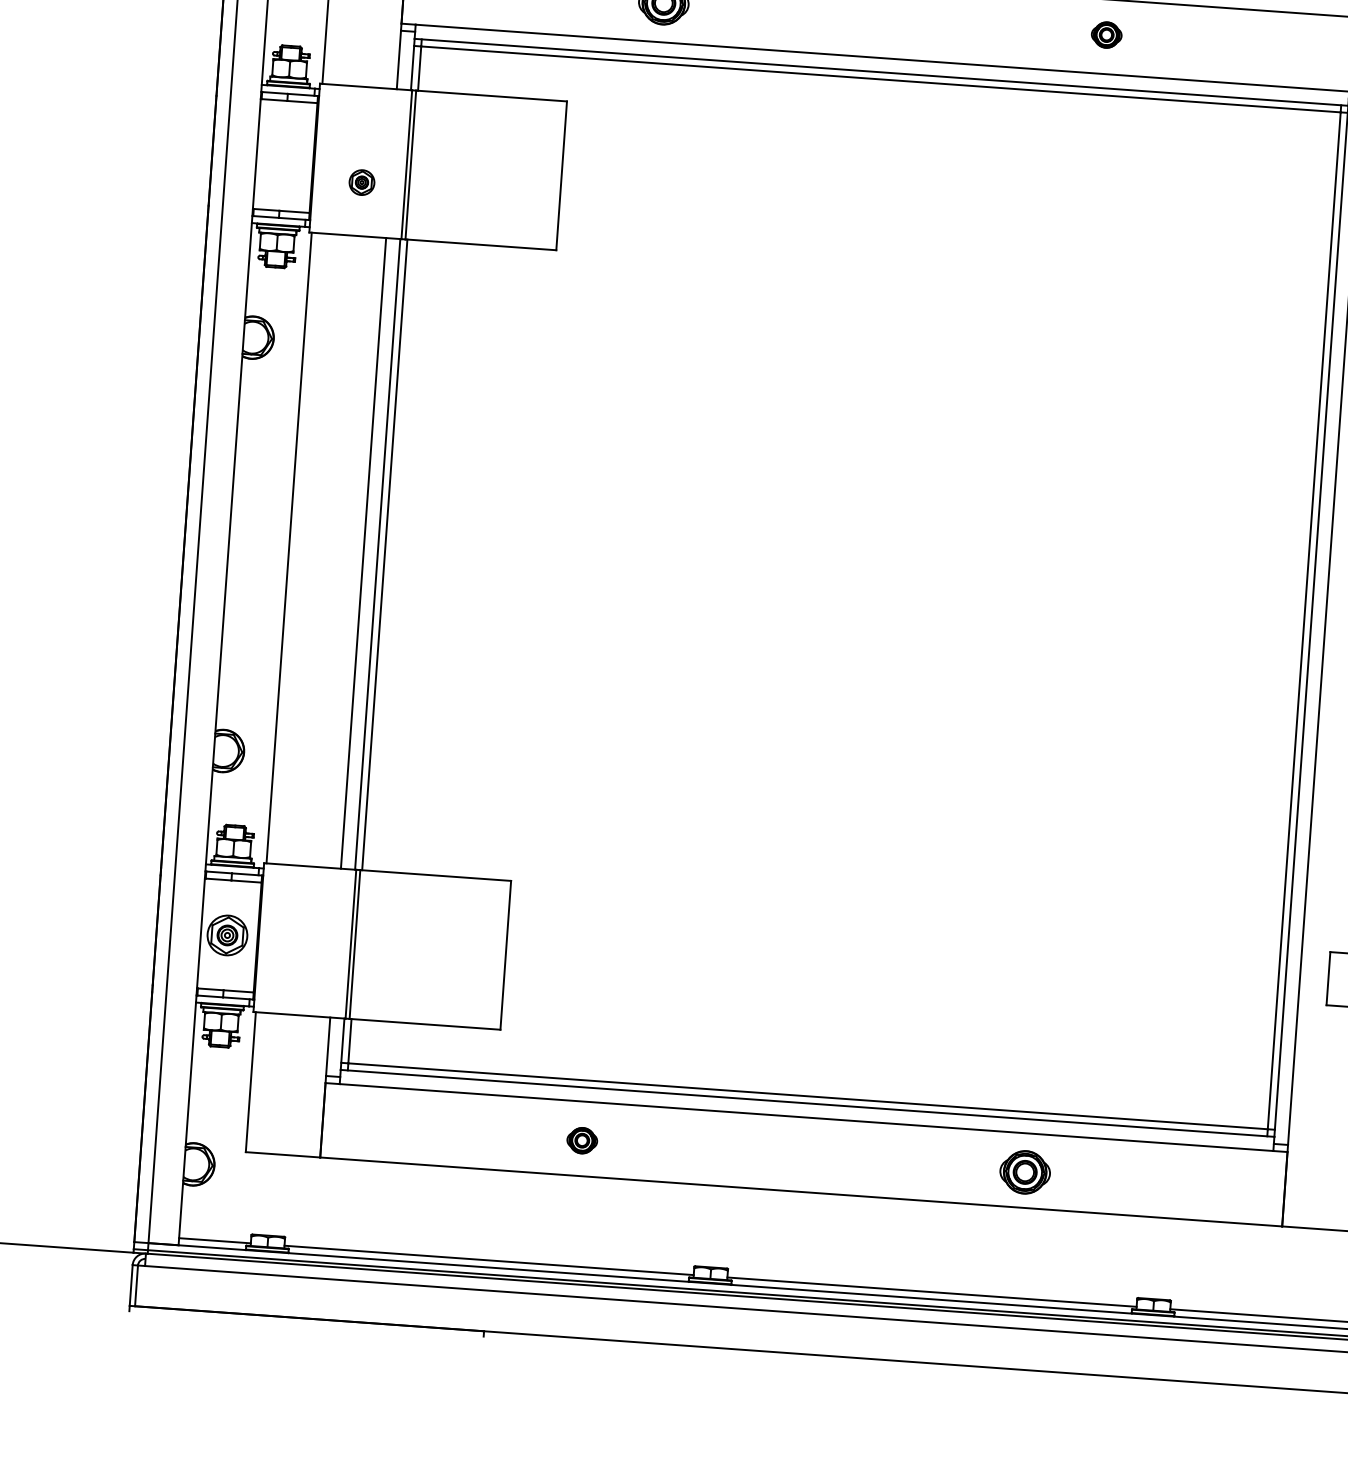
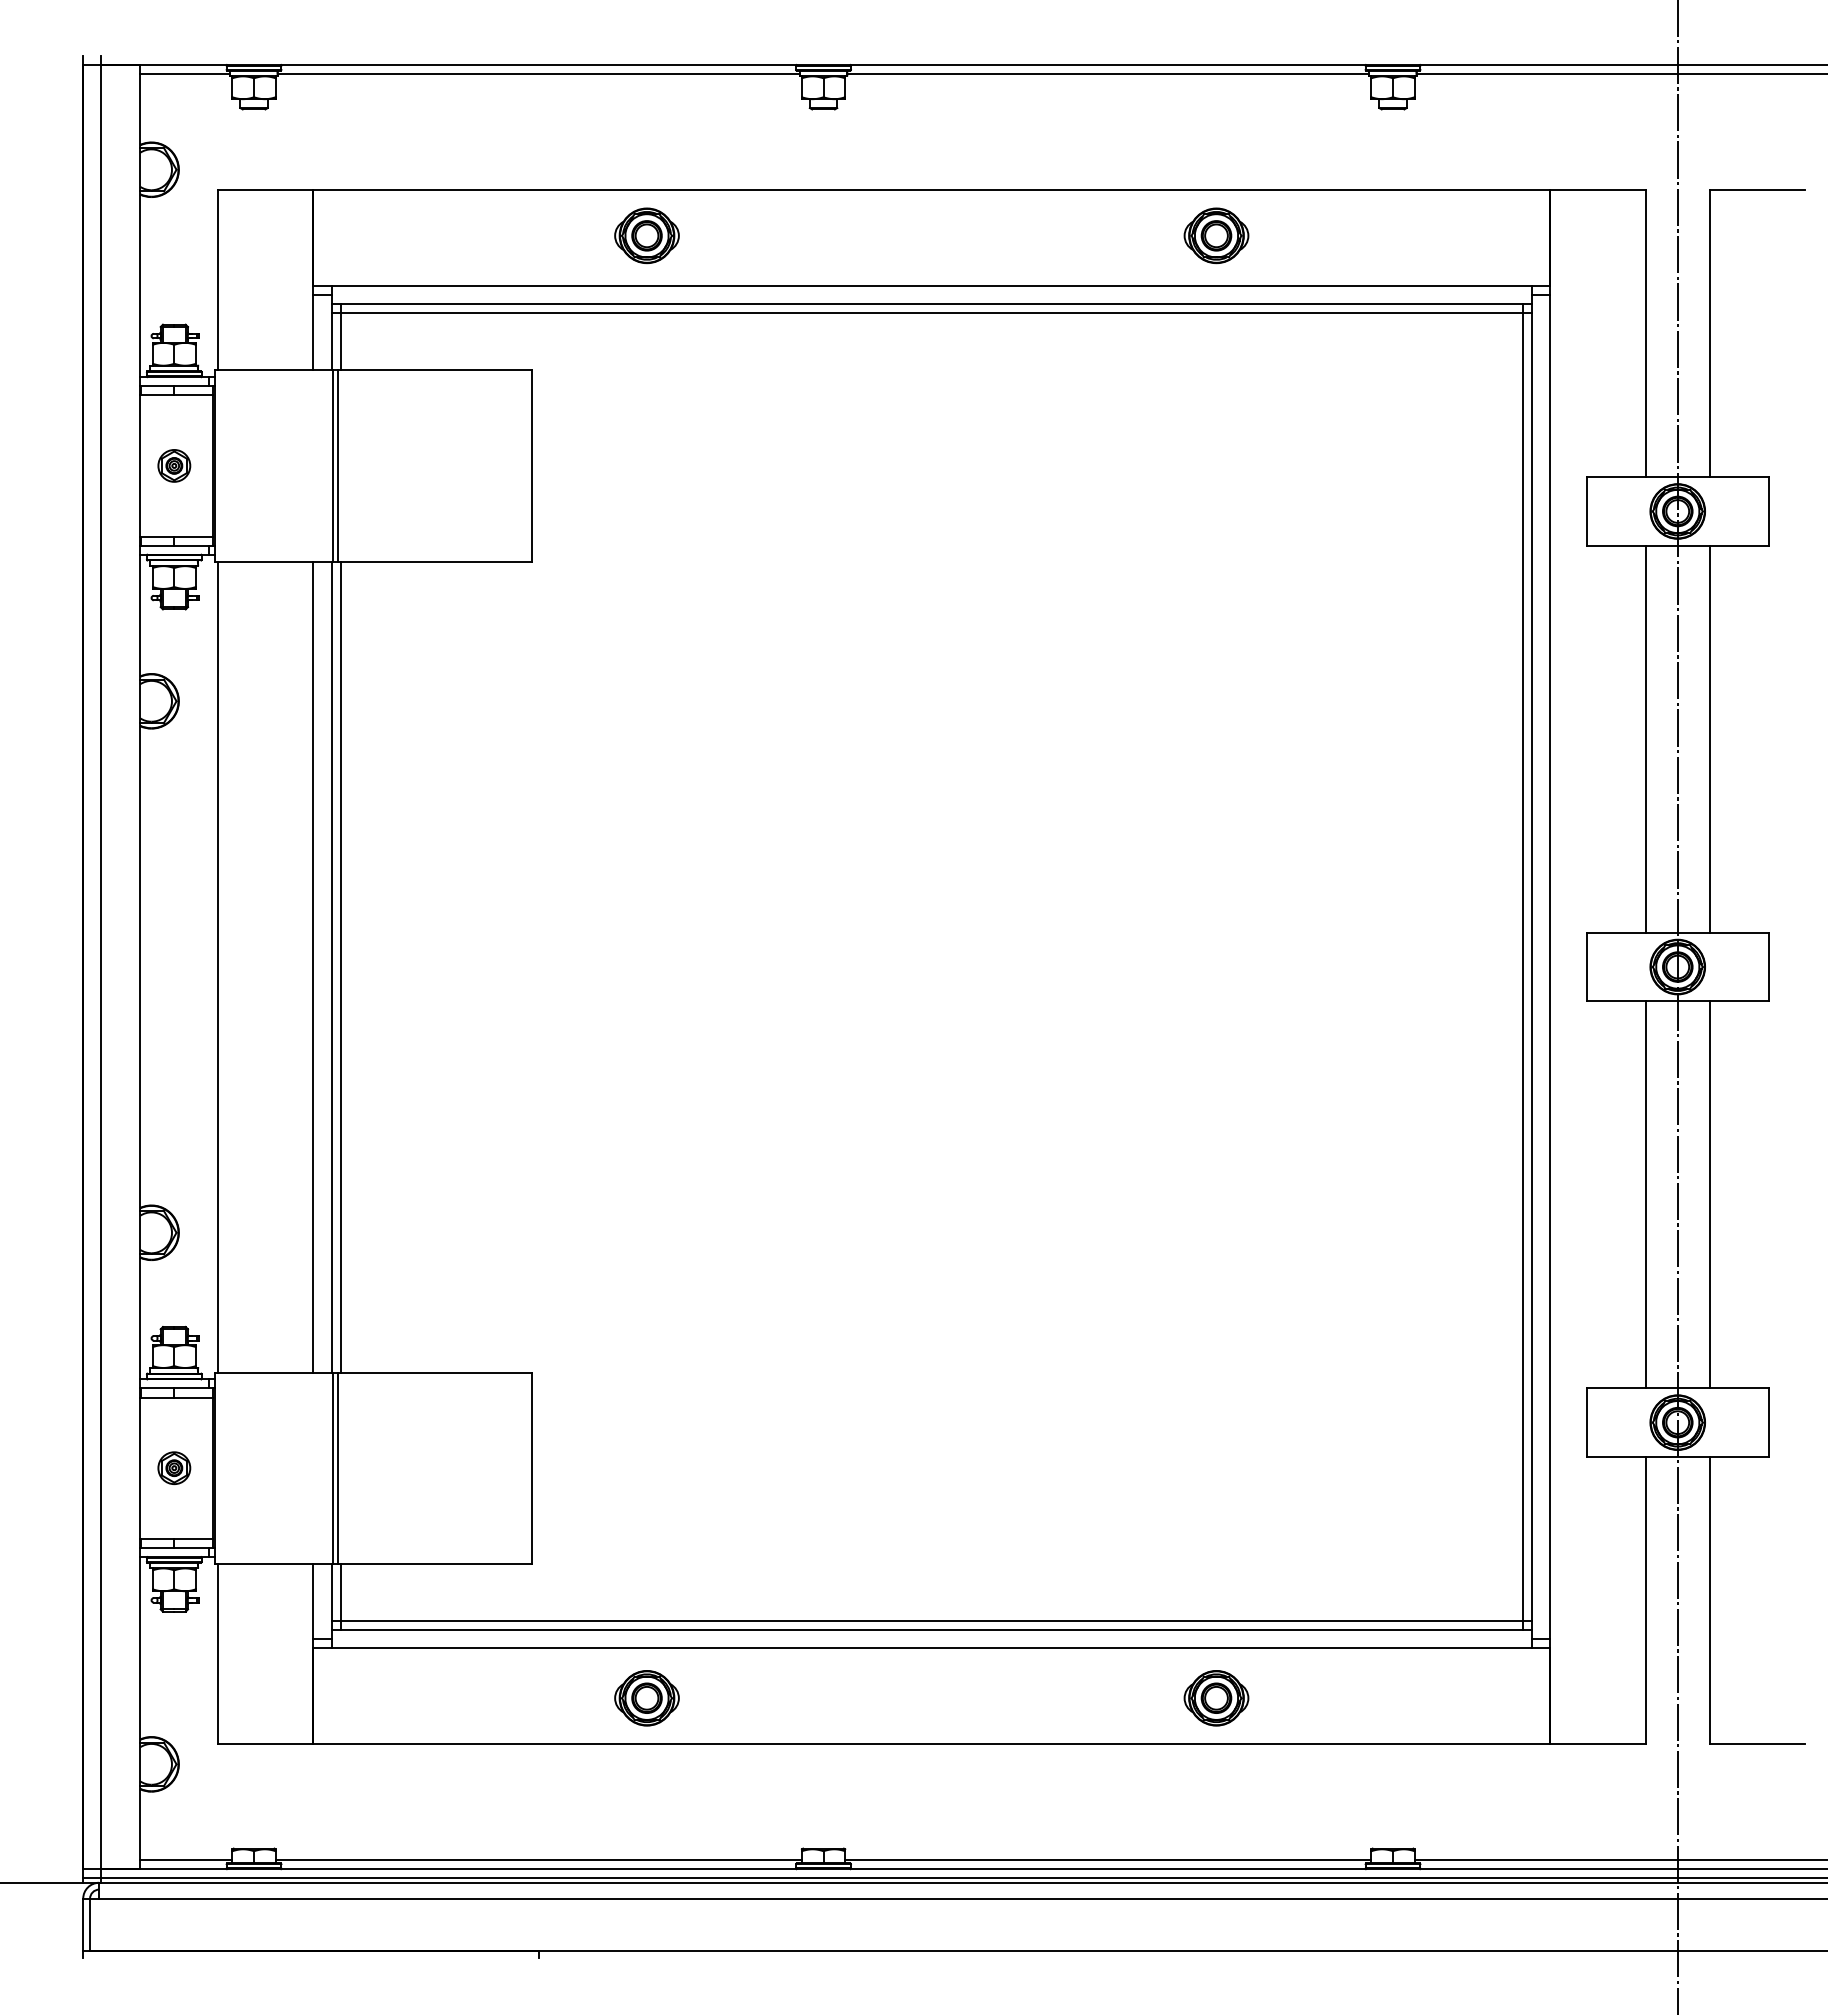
part: (1106, 34) -> (1216, 235), size x1.67
part: (362, 182) -> (174, 465), moved
part: (227, 934) -> (174, 1467), size x0.62
part: (581, 1140) -> (646, 1698), size x1.67

